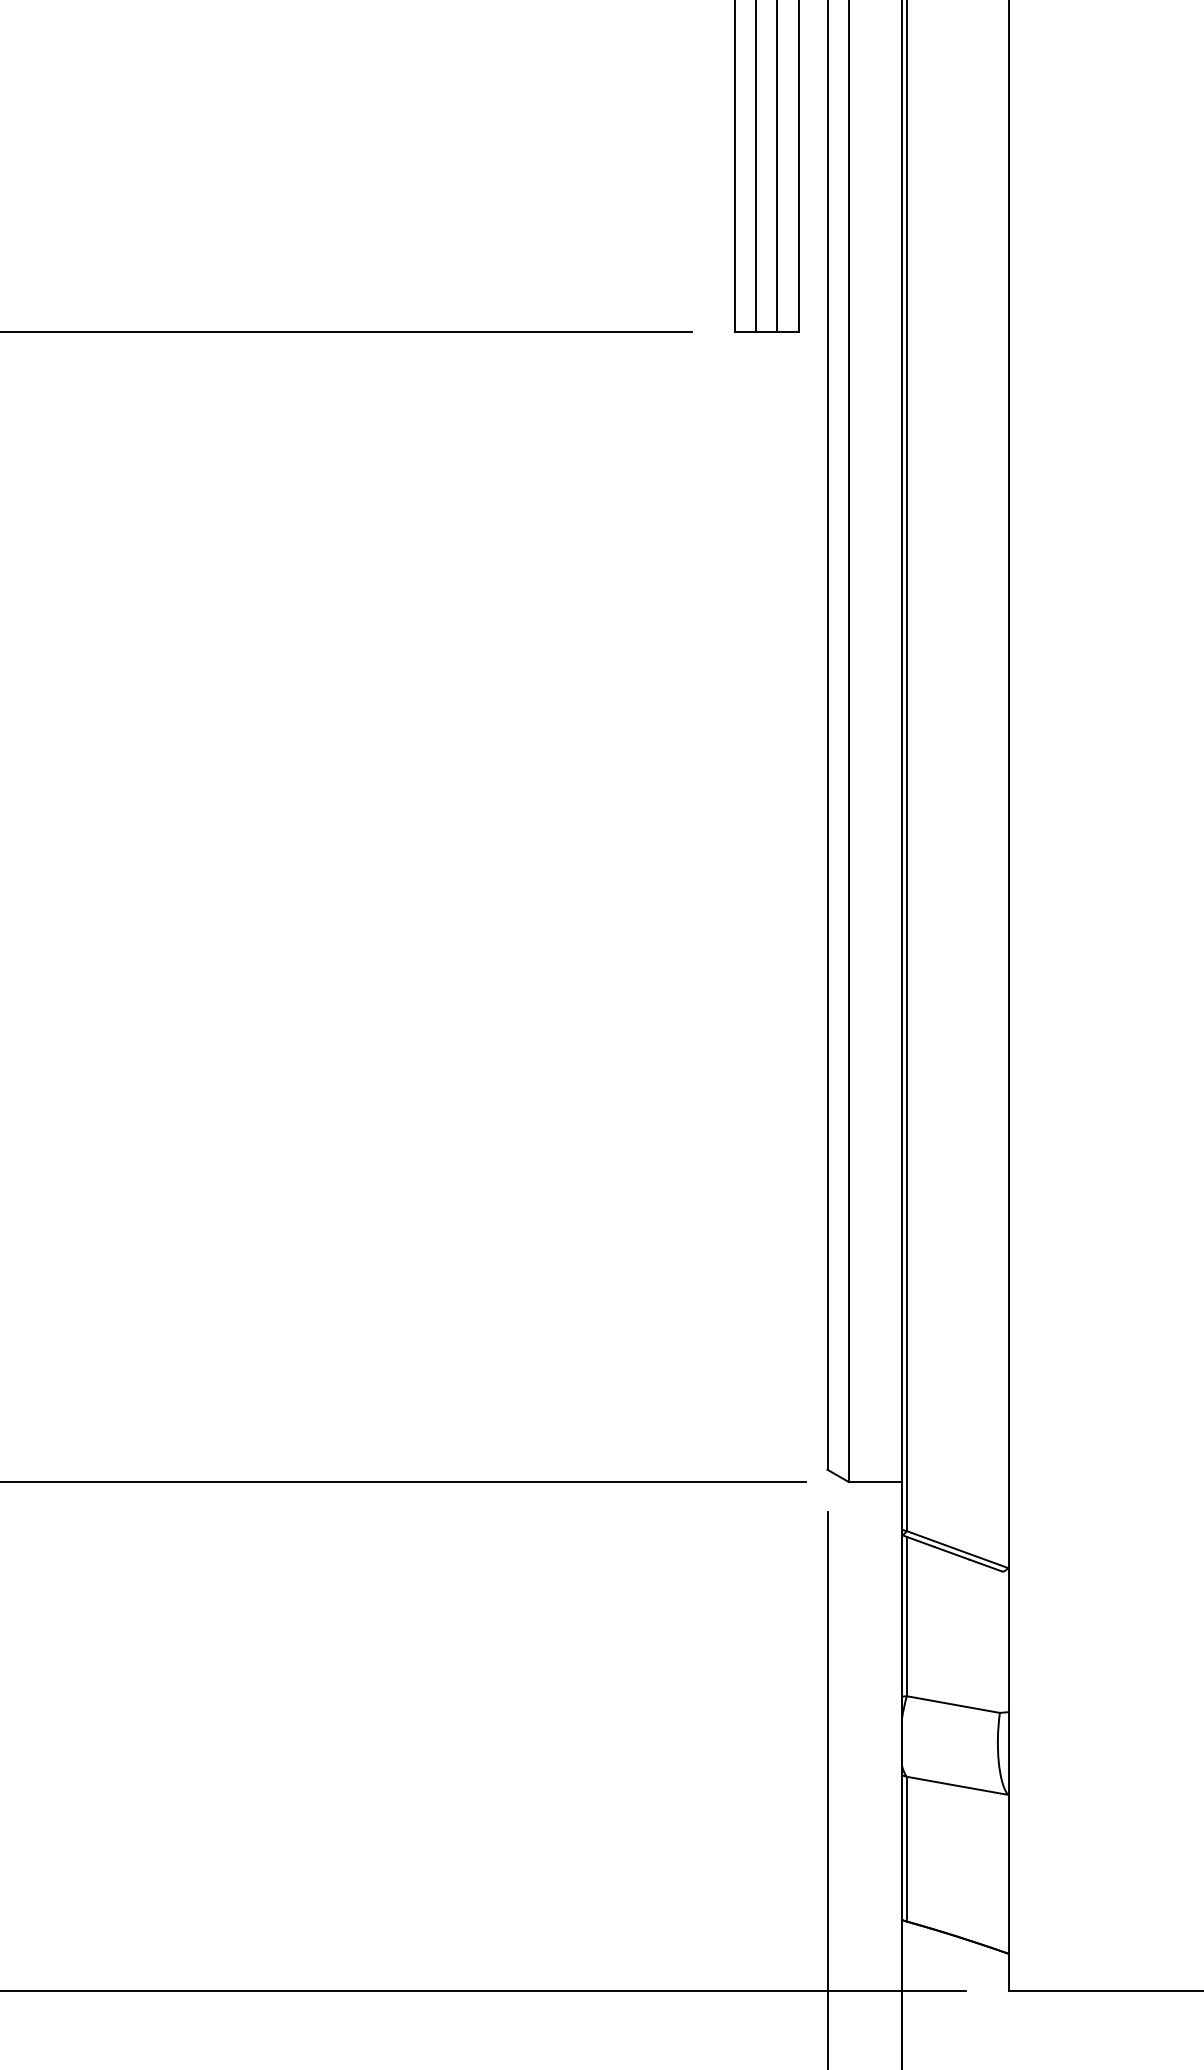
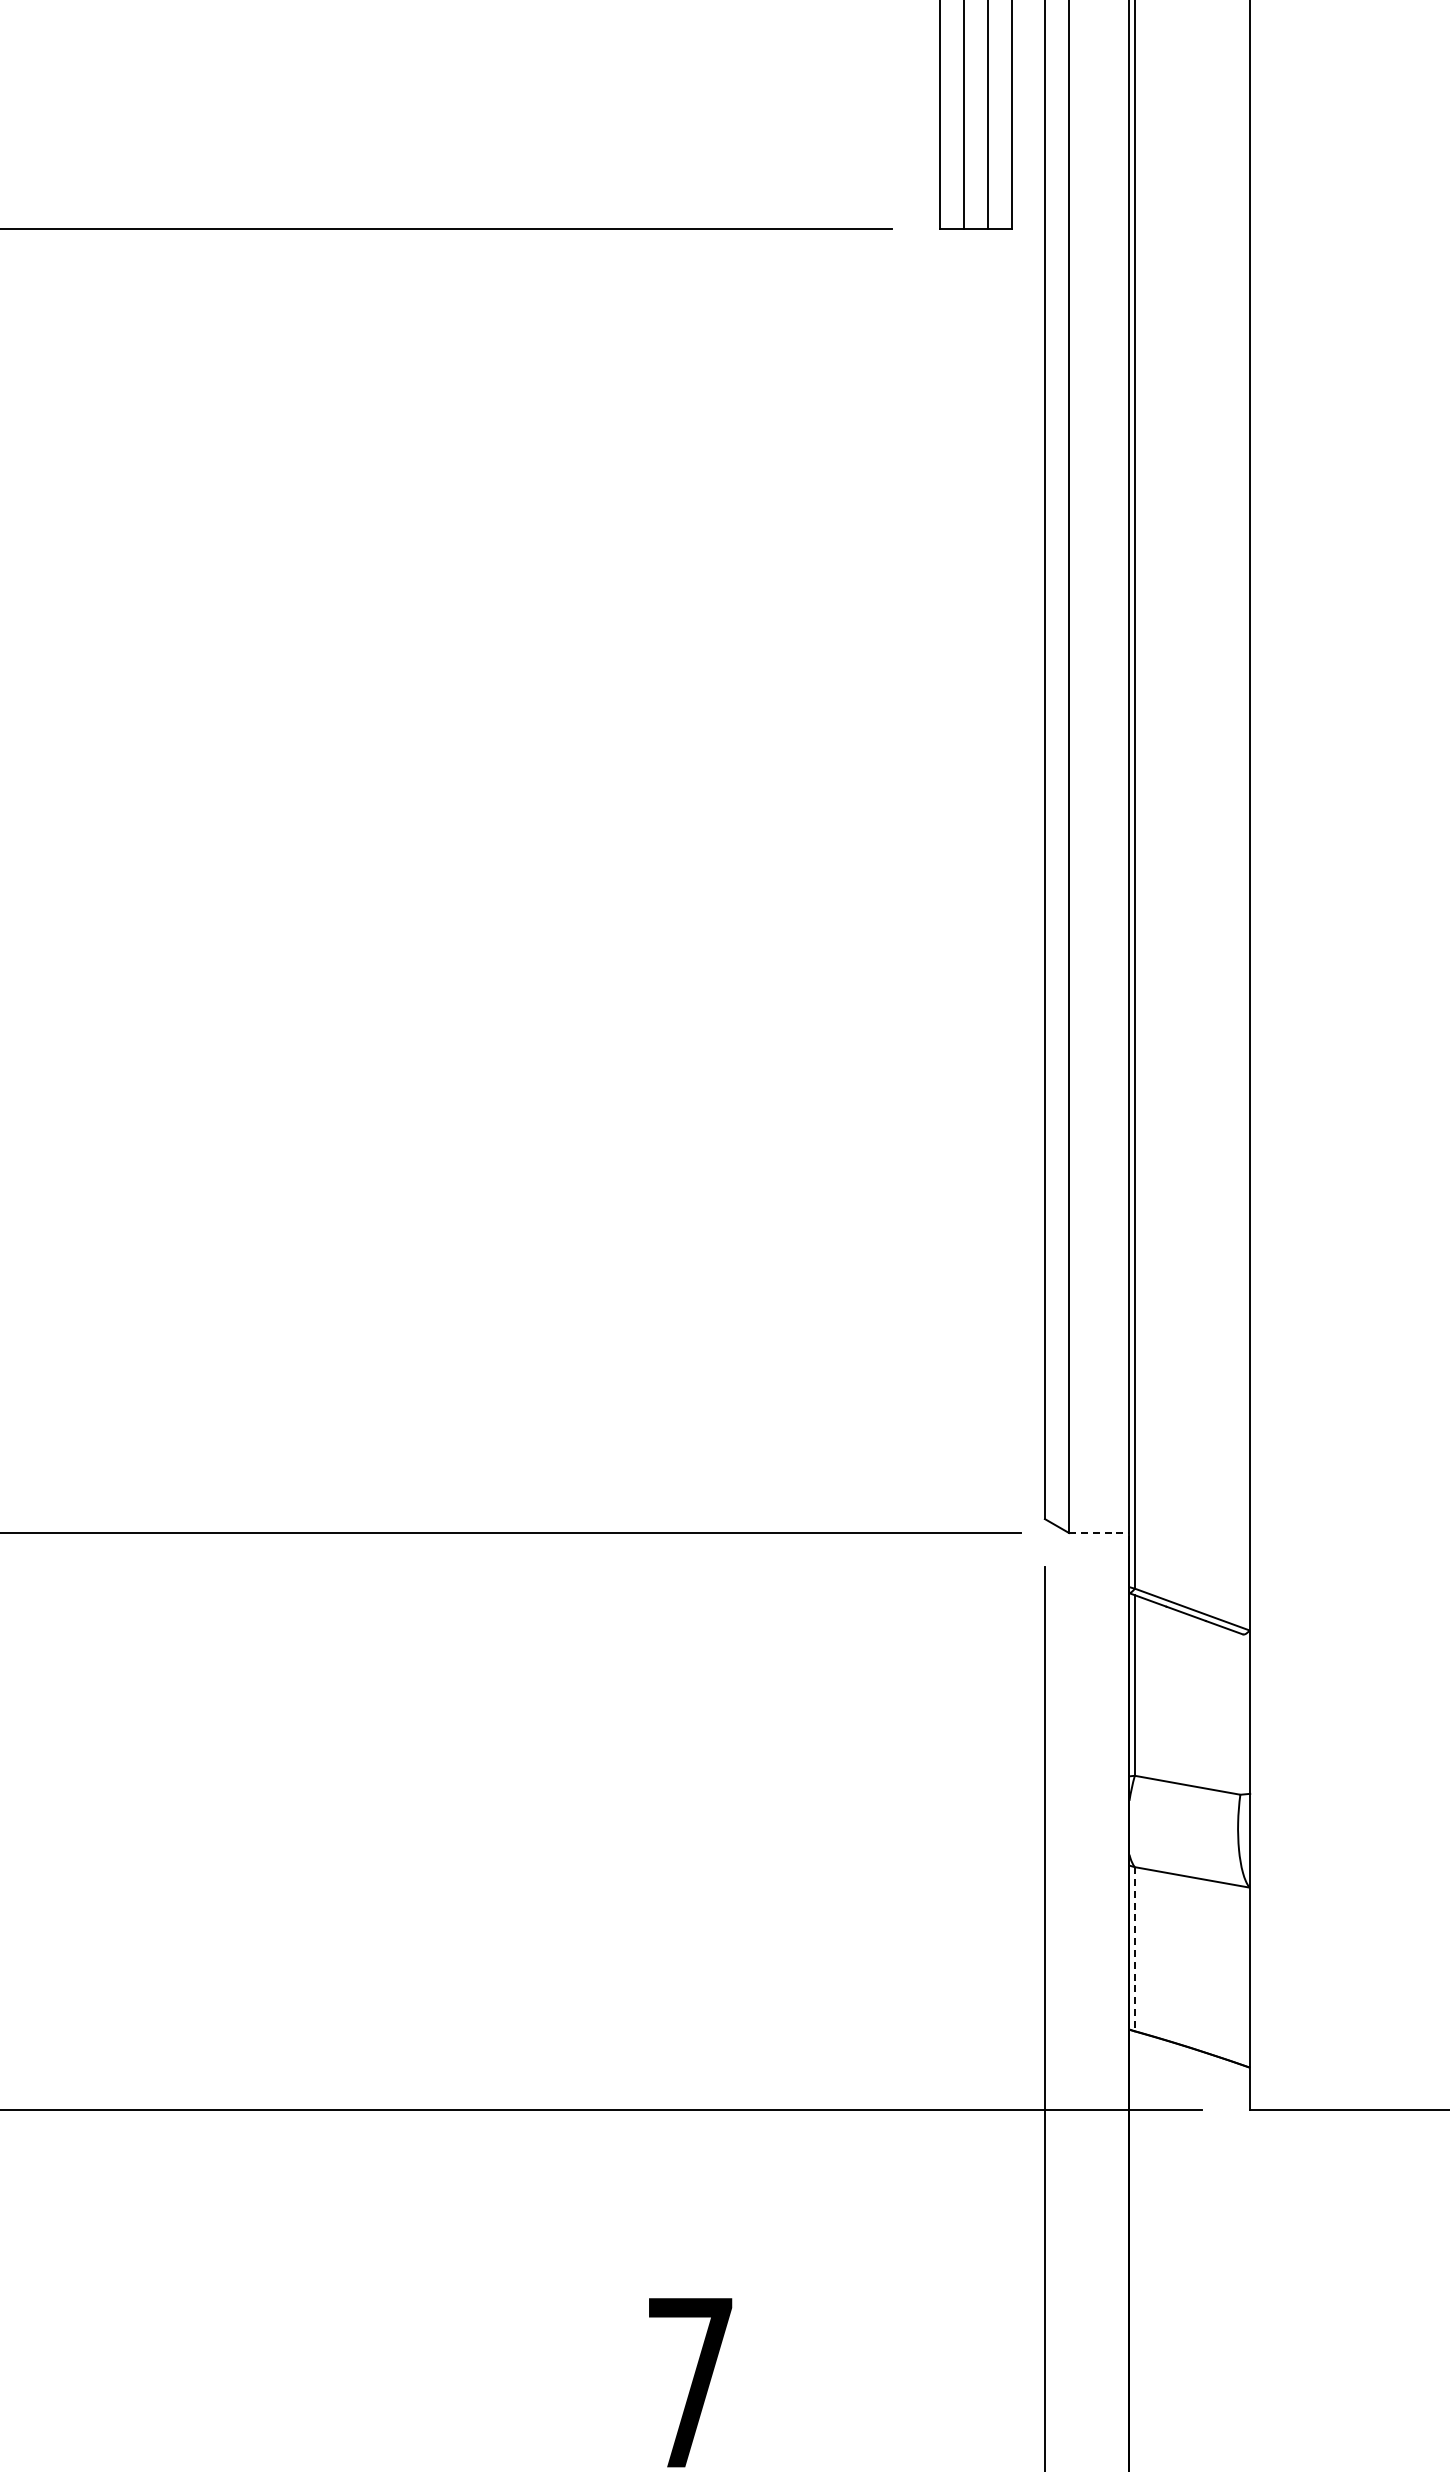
line: (875, 1482) -> (1099, 1533), solid -> dashed
line: (906, 1849) -> (1134, 1949), solid -> dashed

